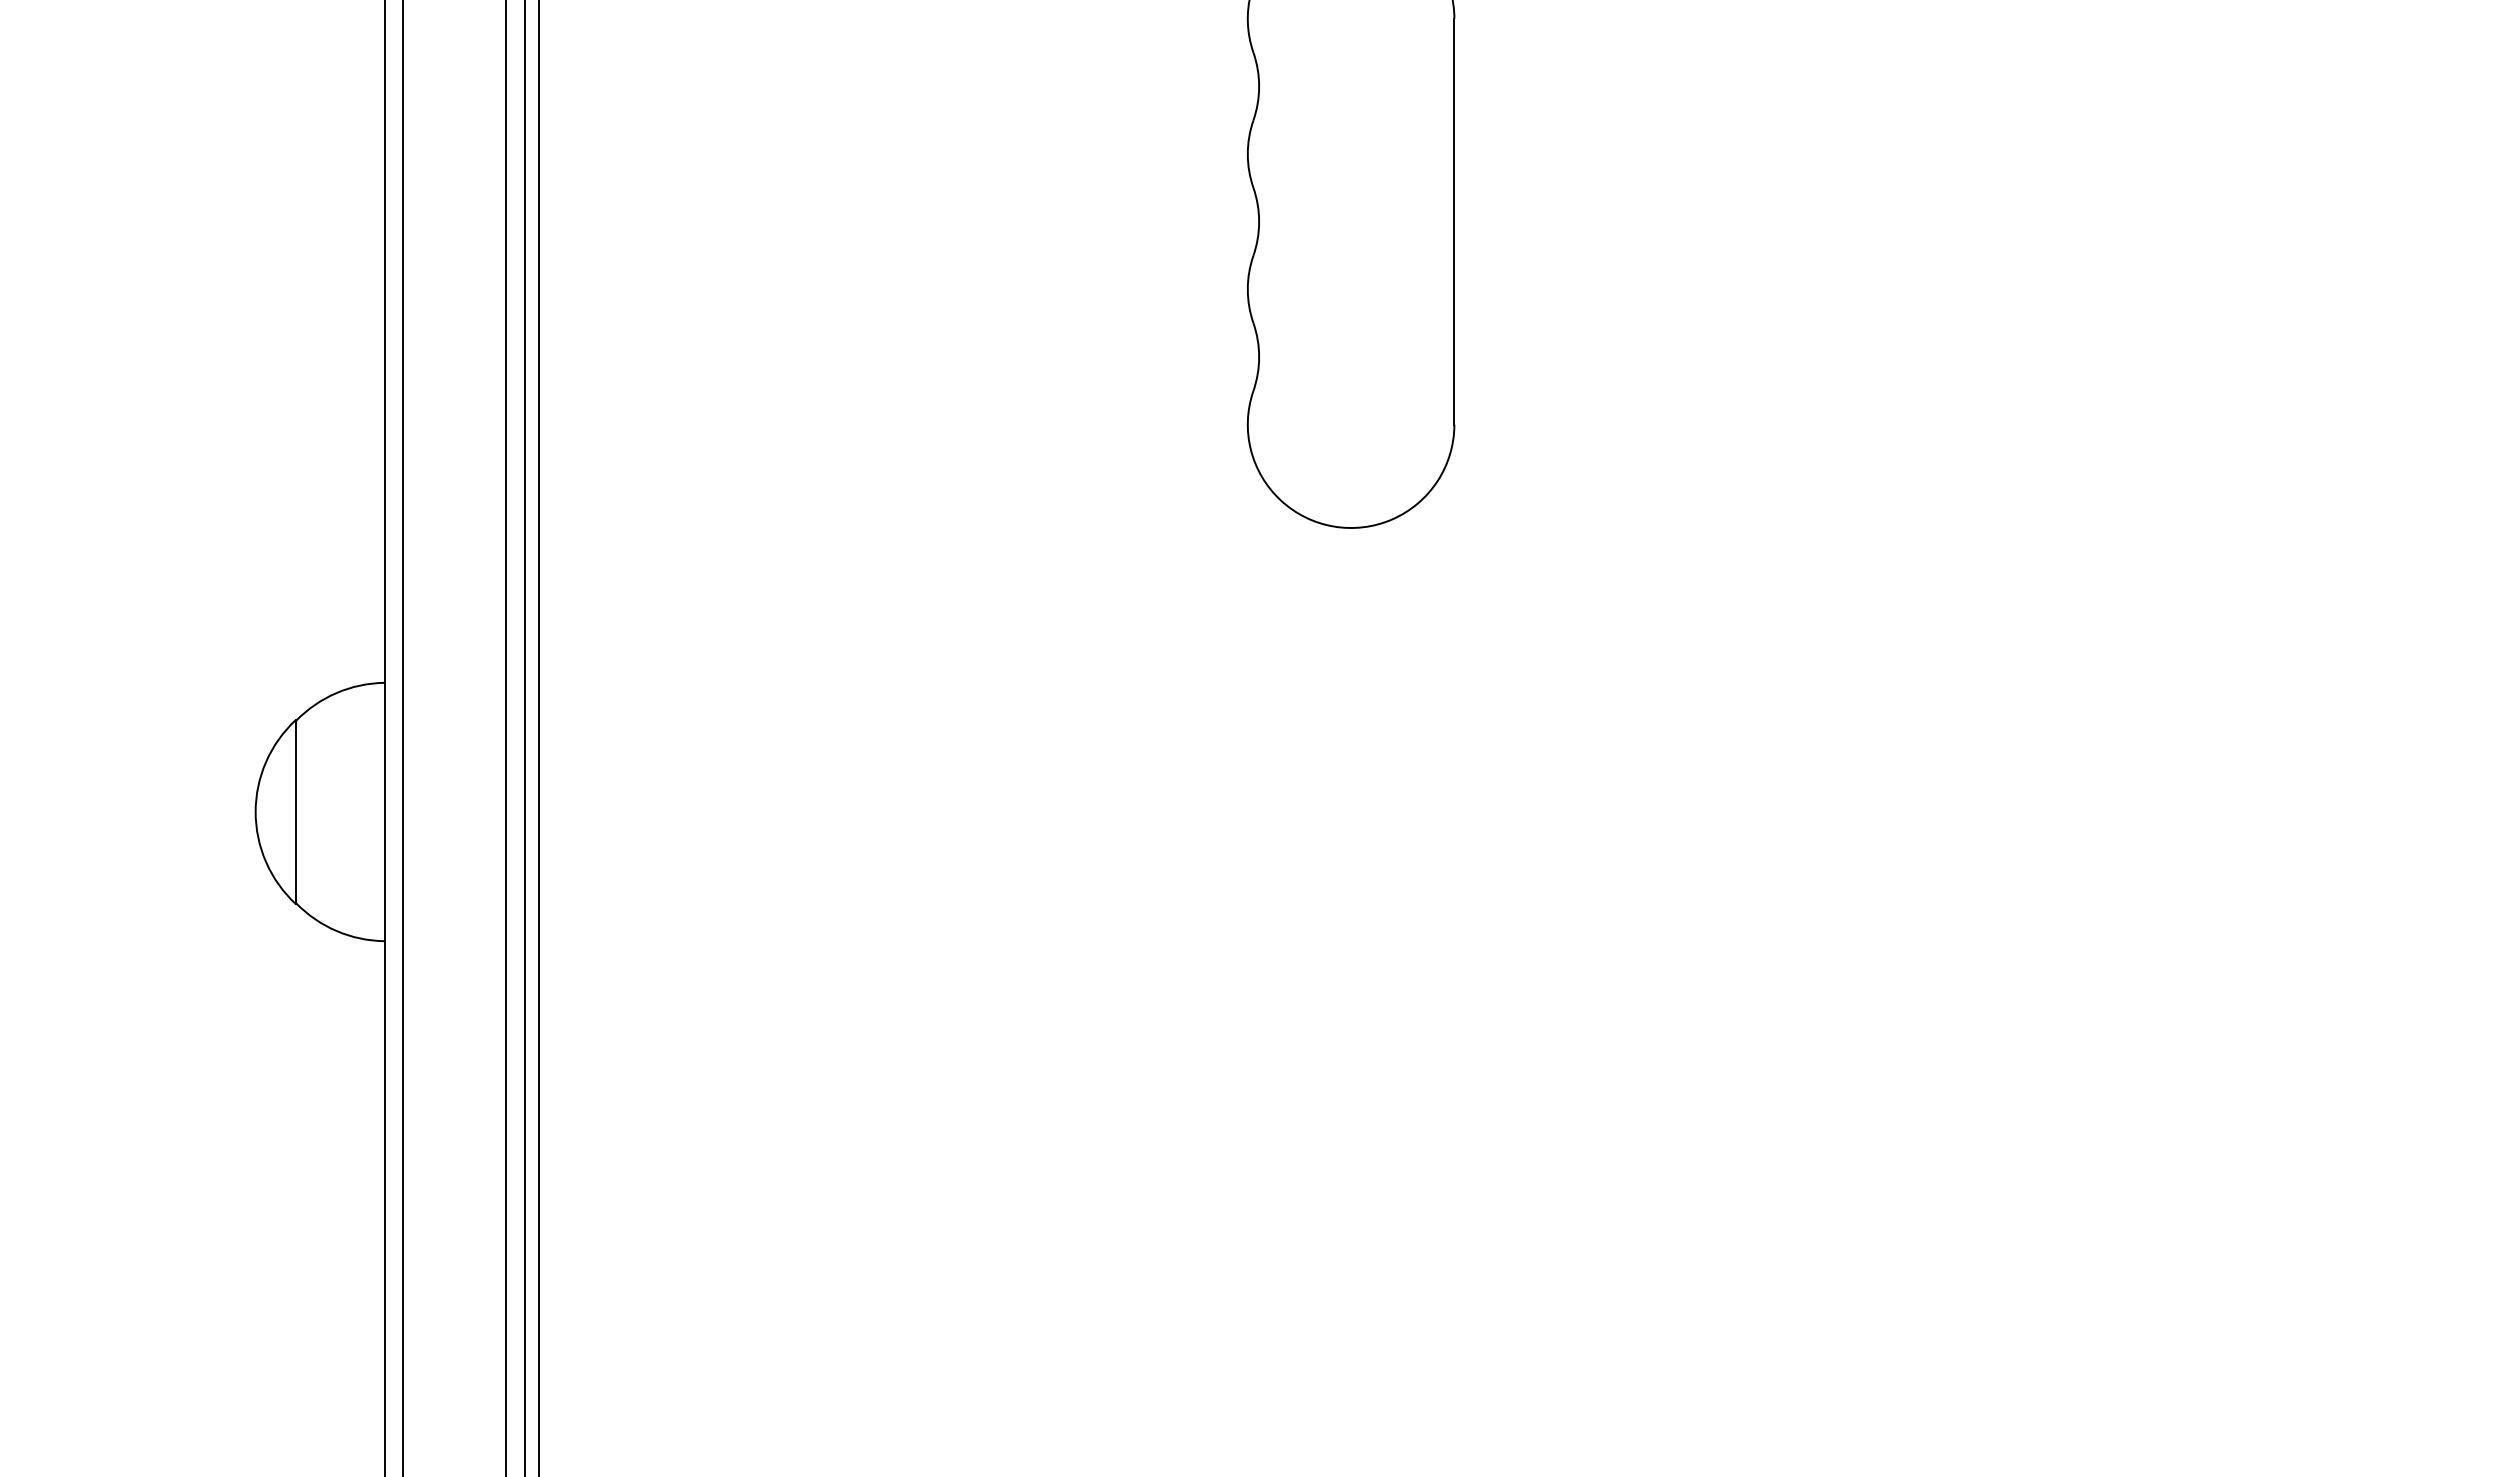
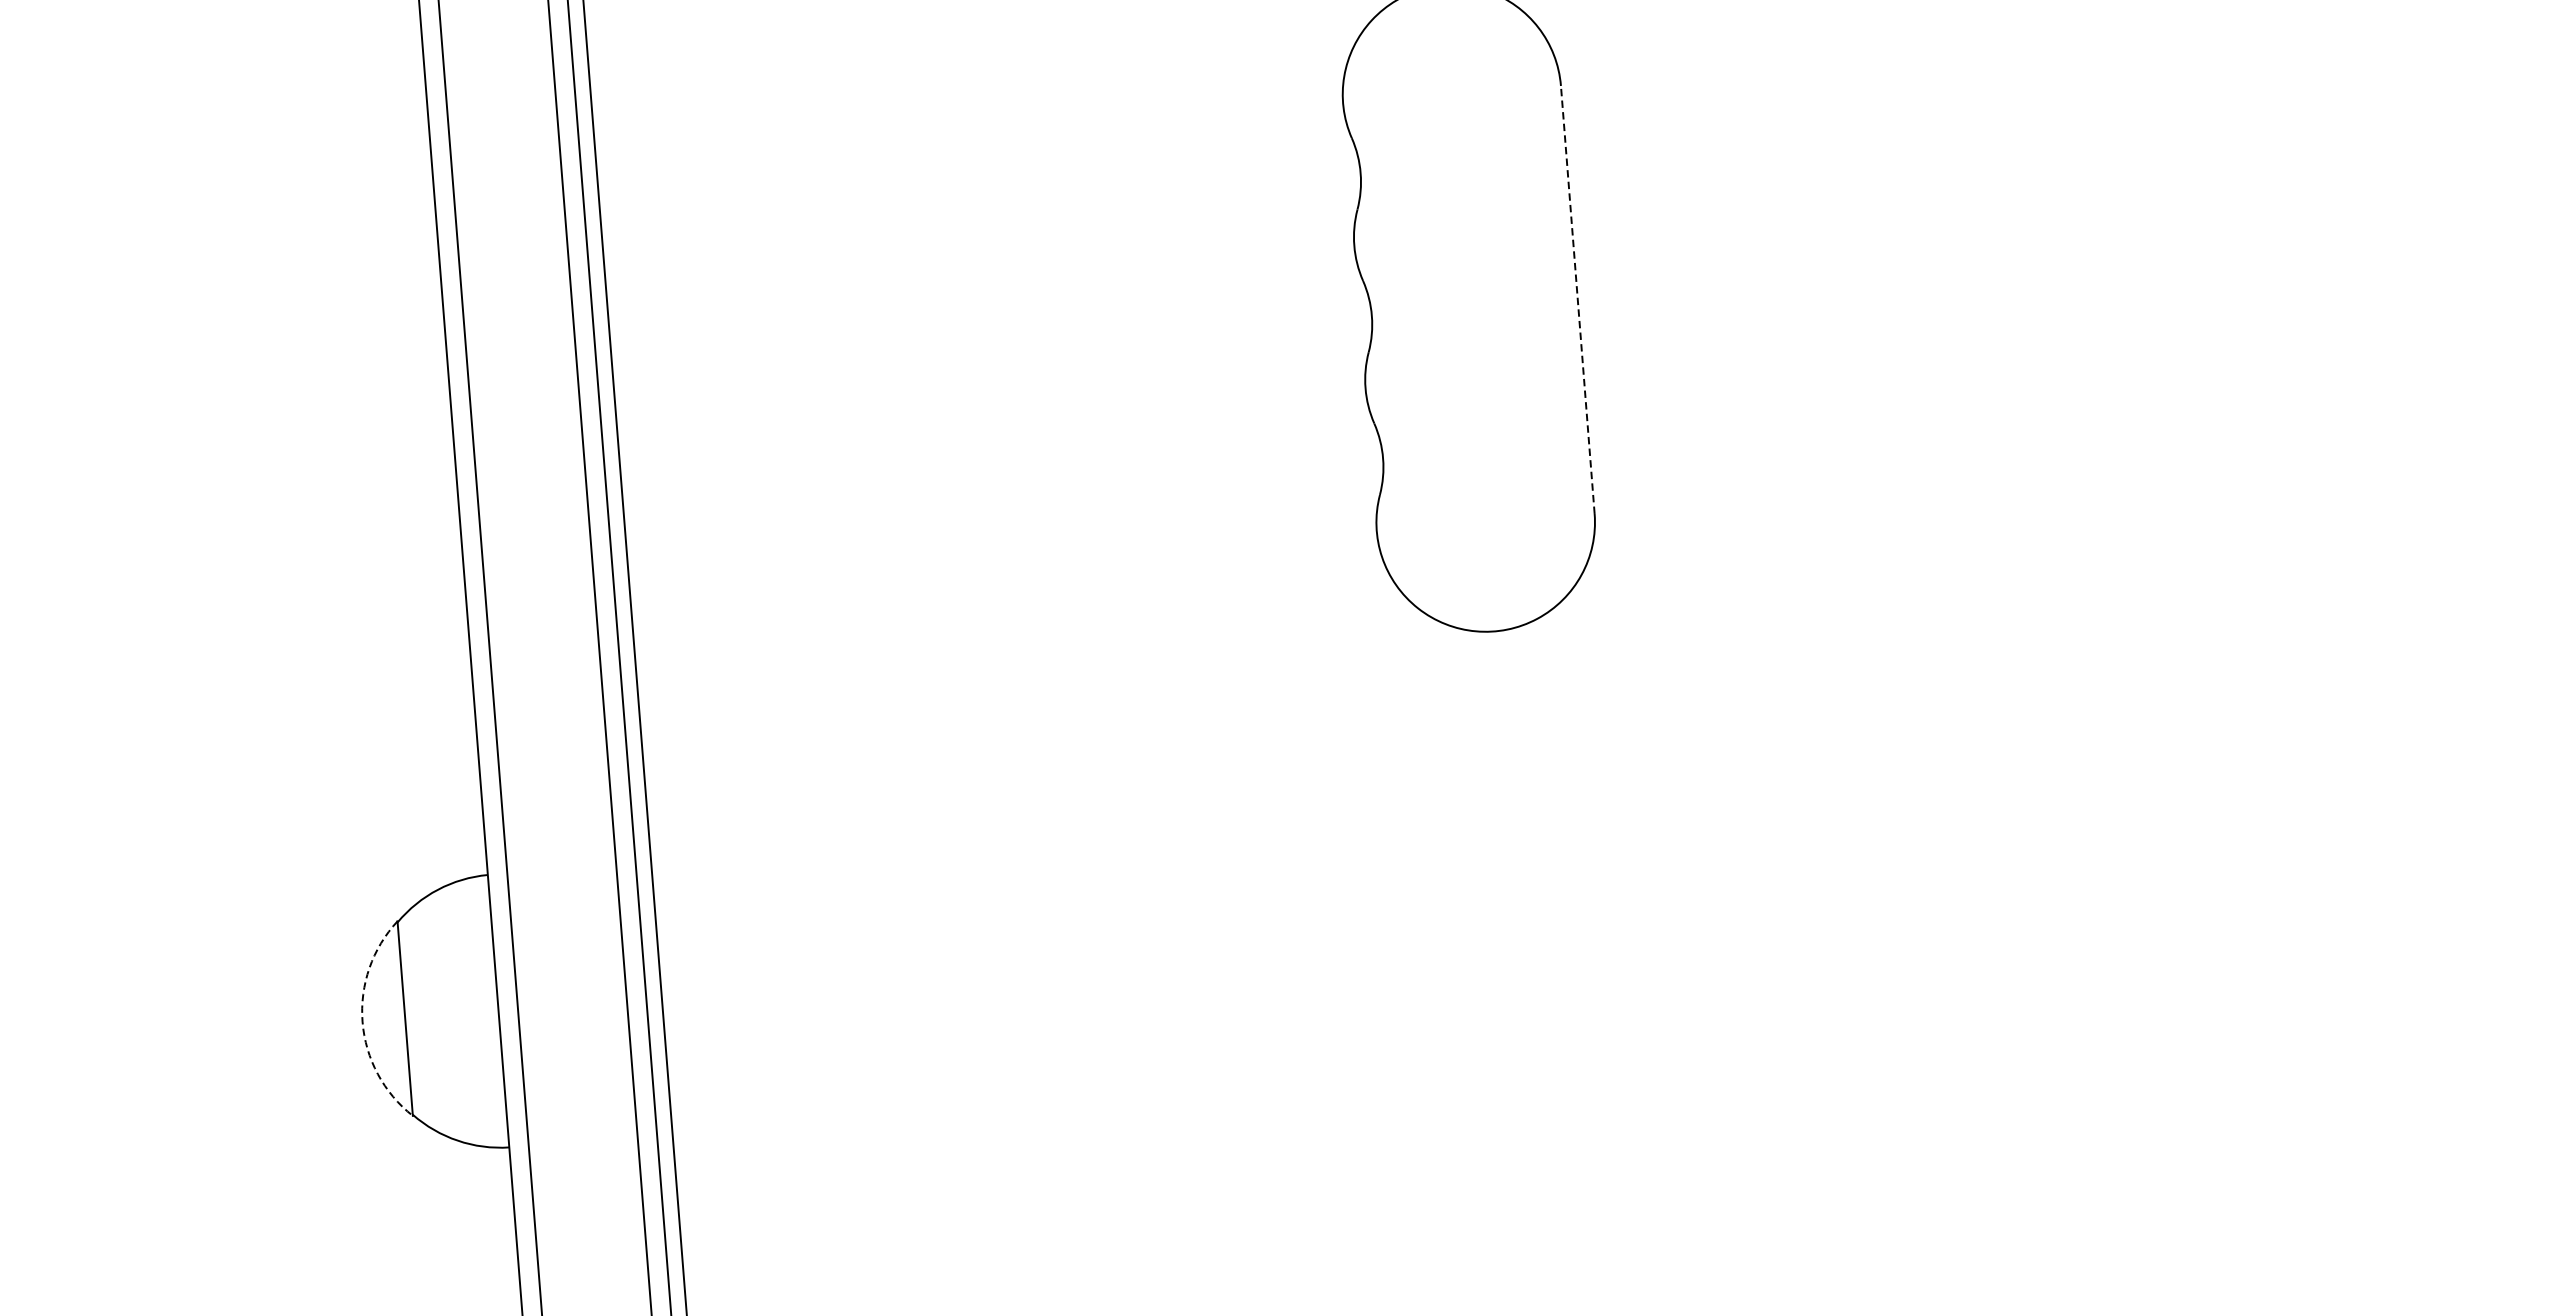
line: (1454, 221) -> (1577, 299), solid -> dashed
arc: (255, 812) -> (362, 1022), solid -> dashed

